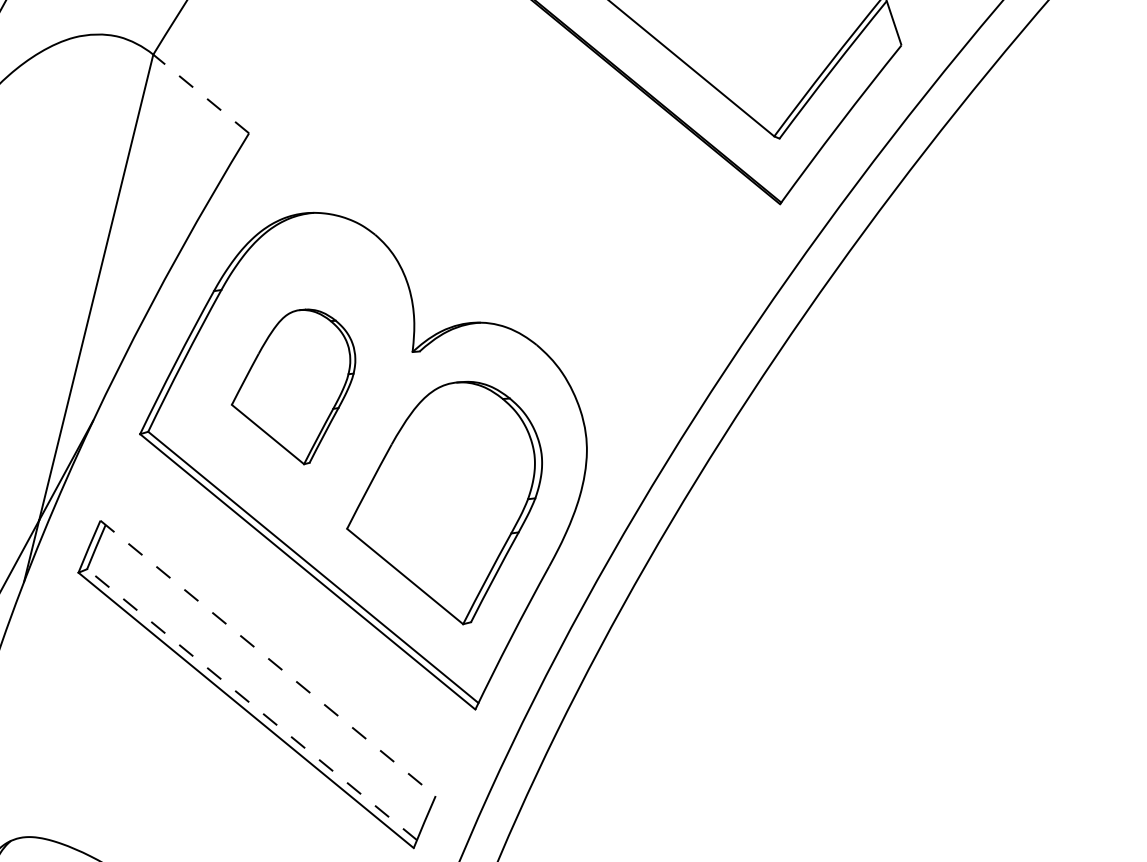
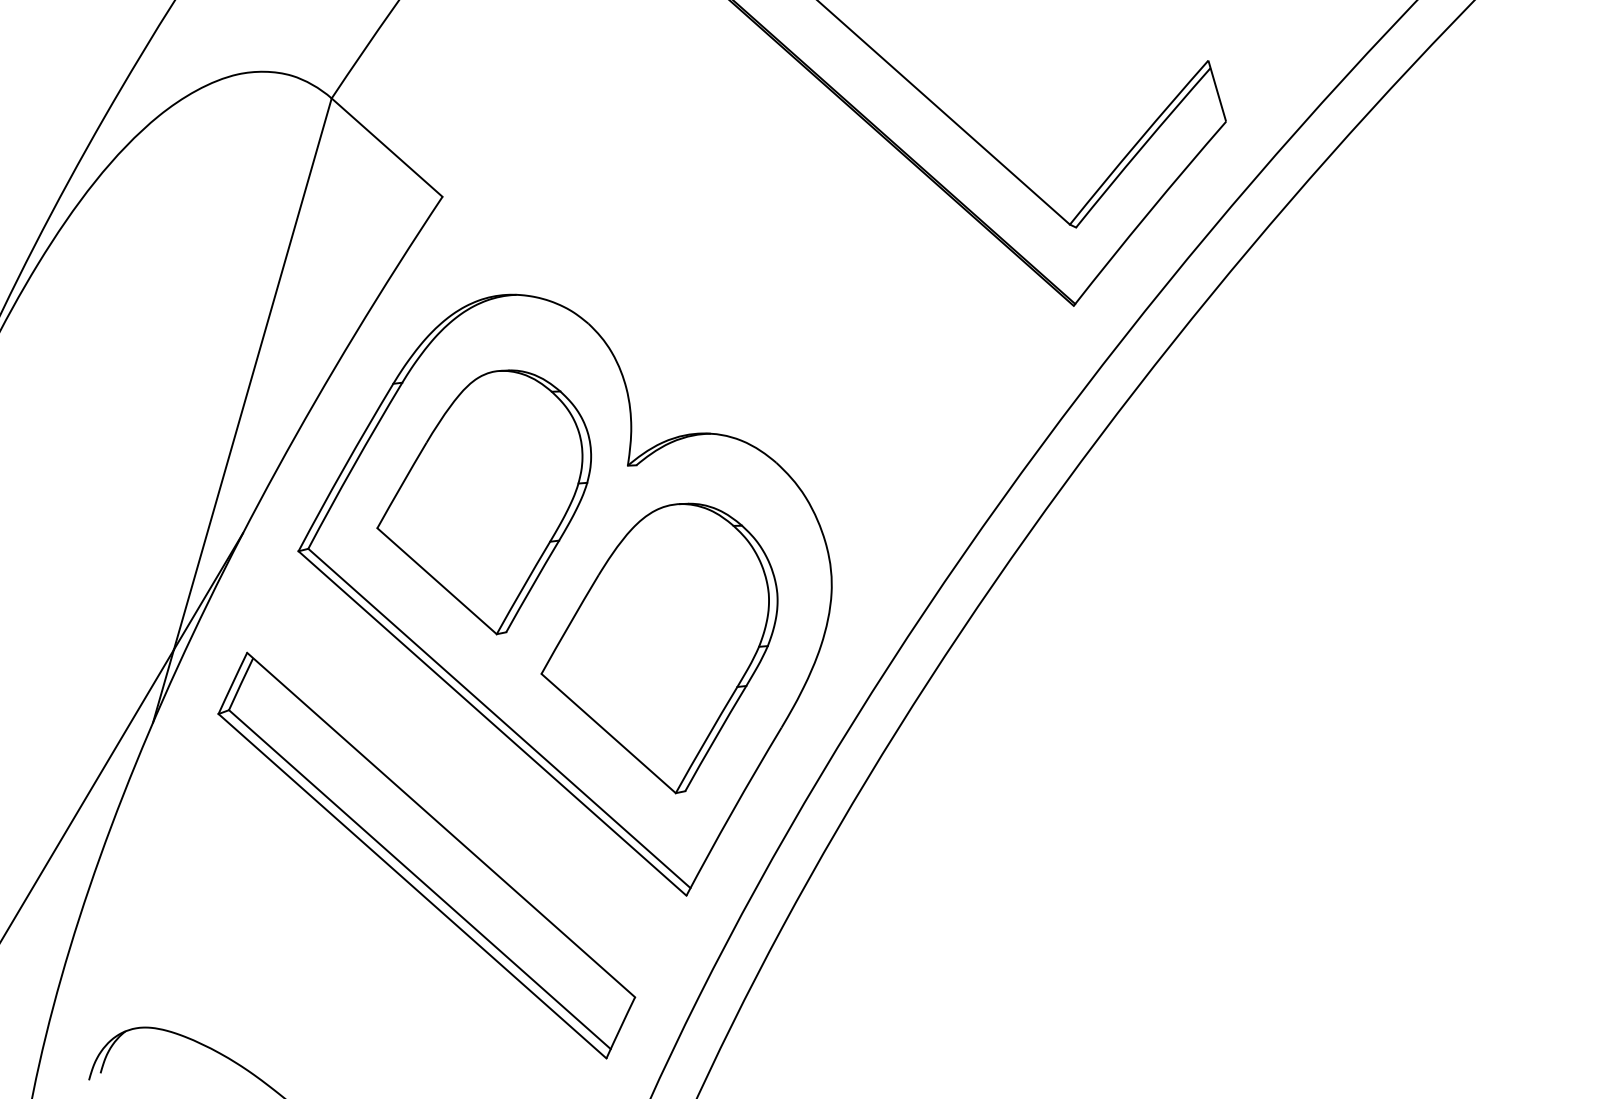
line: (200, 93) -> (386, 147), dashed -> solid
part: (293, 387) -> (484, 502), size x1.43
line: (268, 658) -> (441, 825), dashed -> solid
line: (251, 704) -> (419, 879), dashed -> solid

